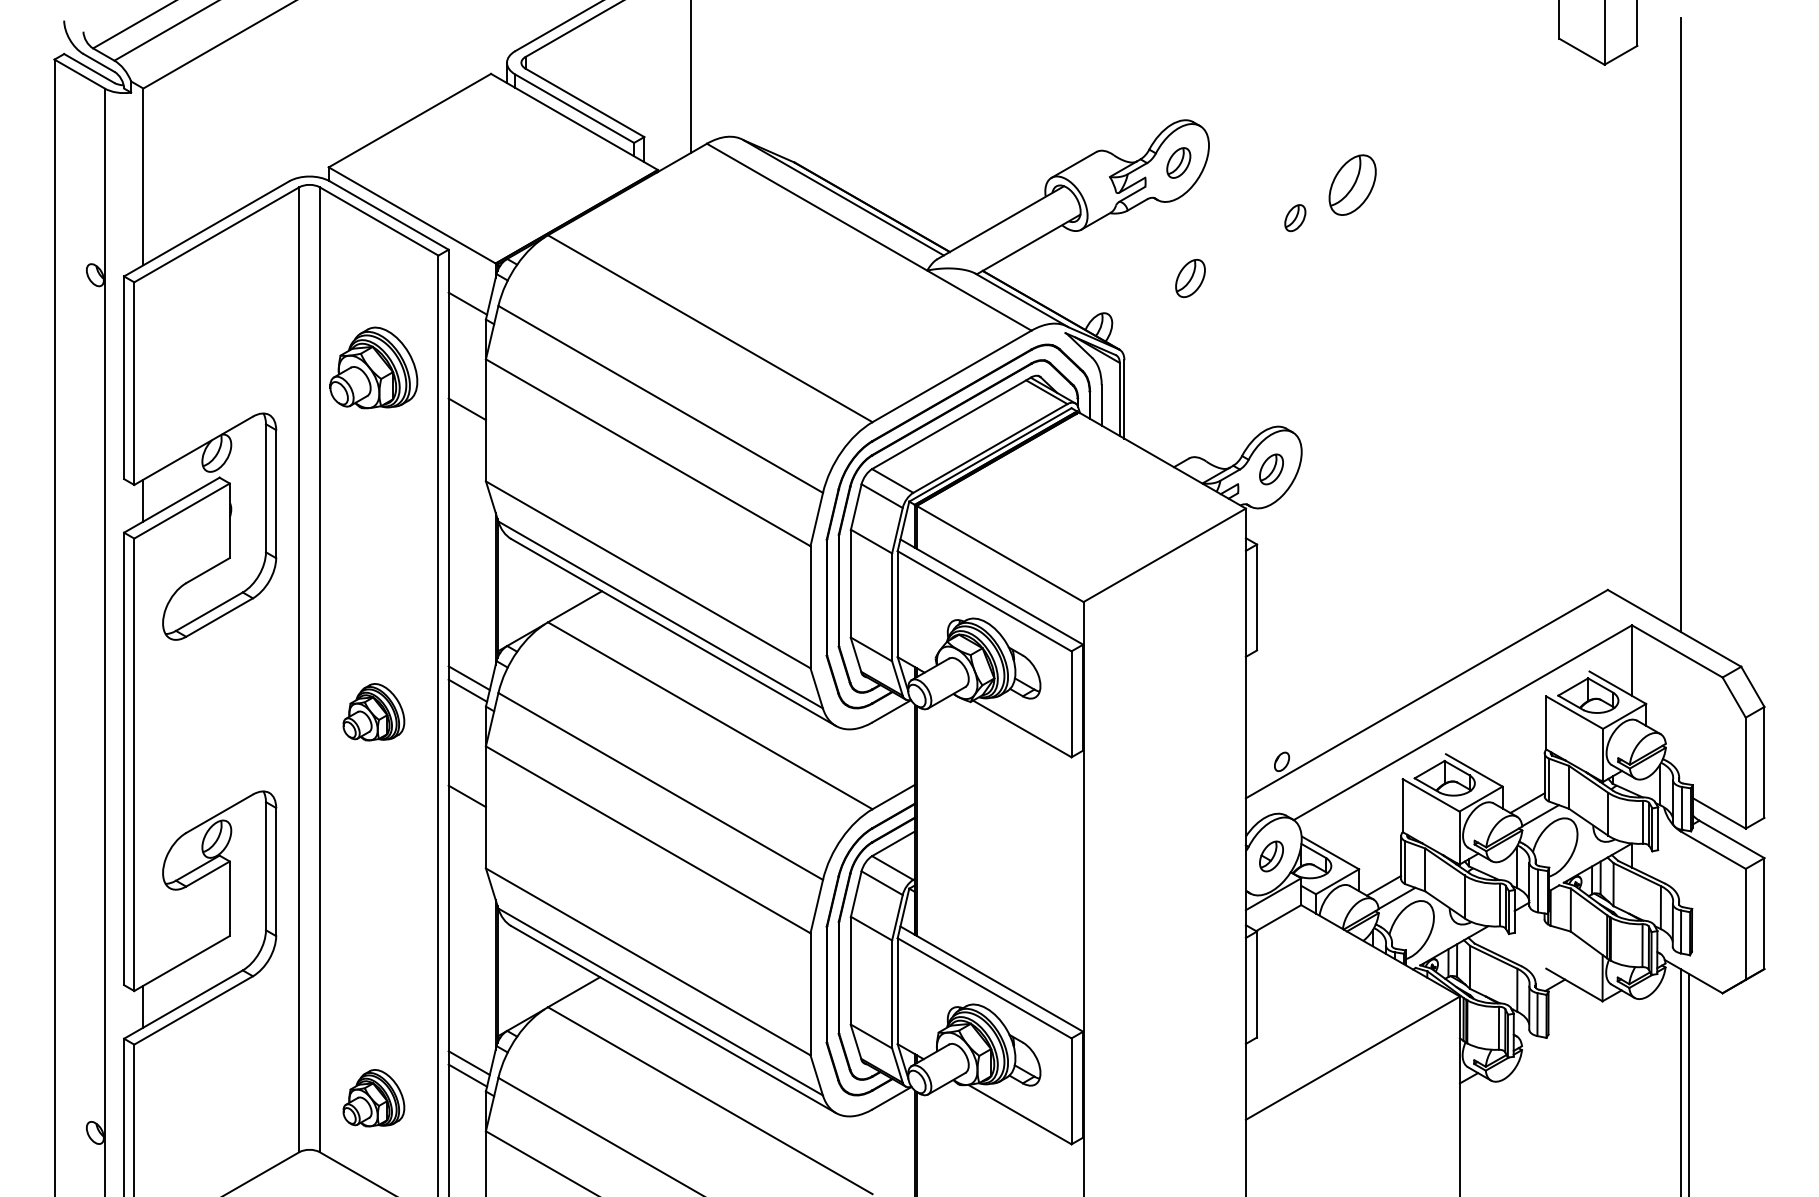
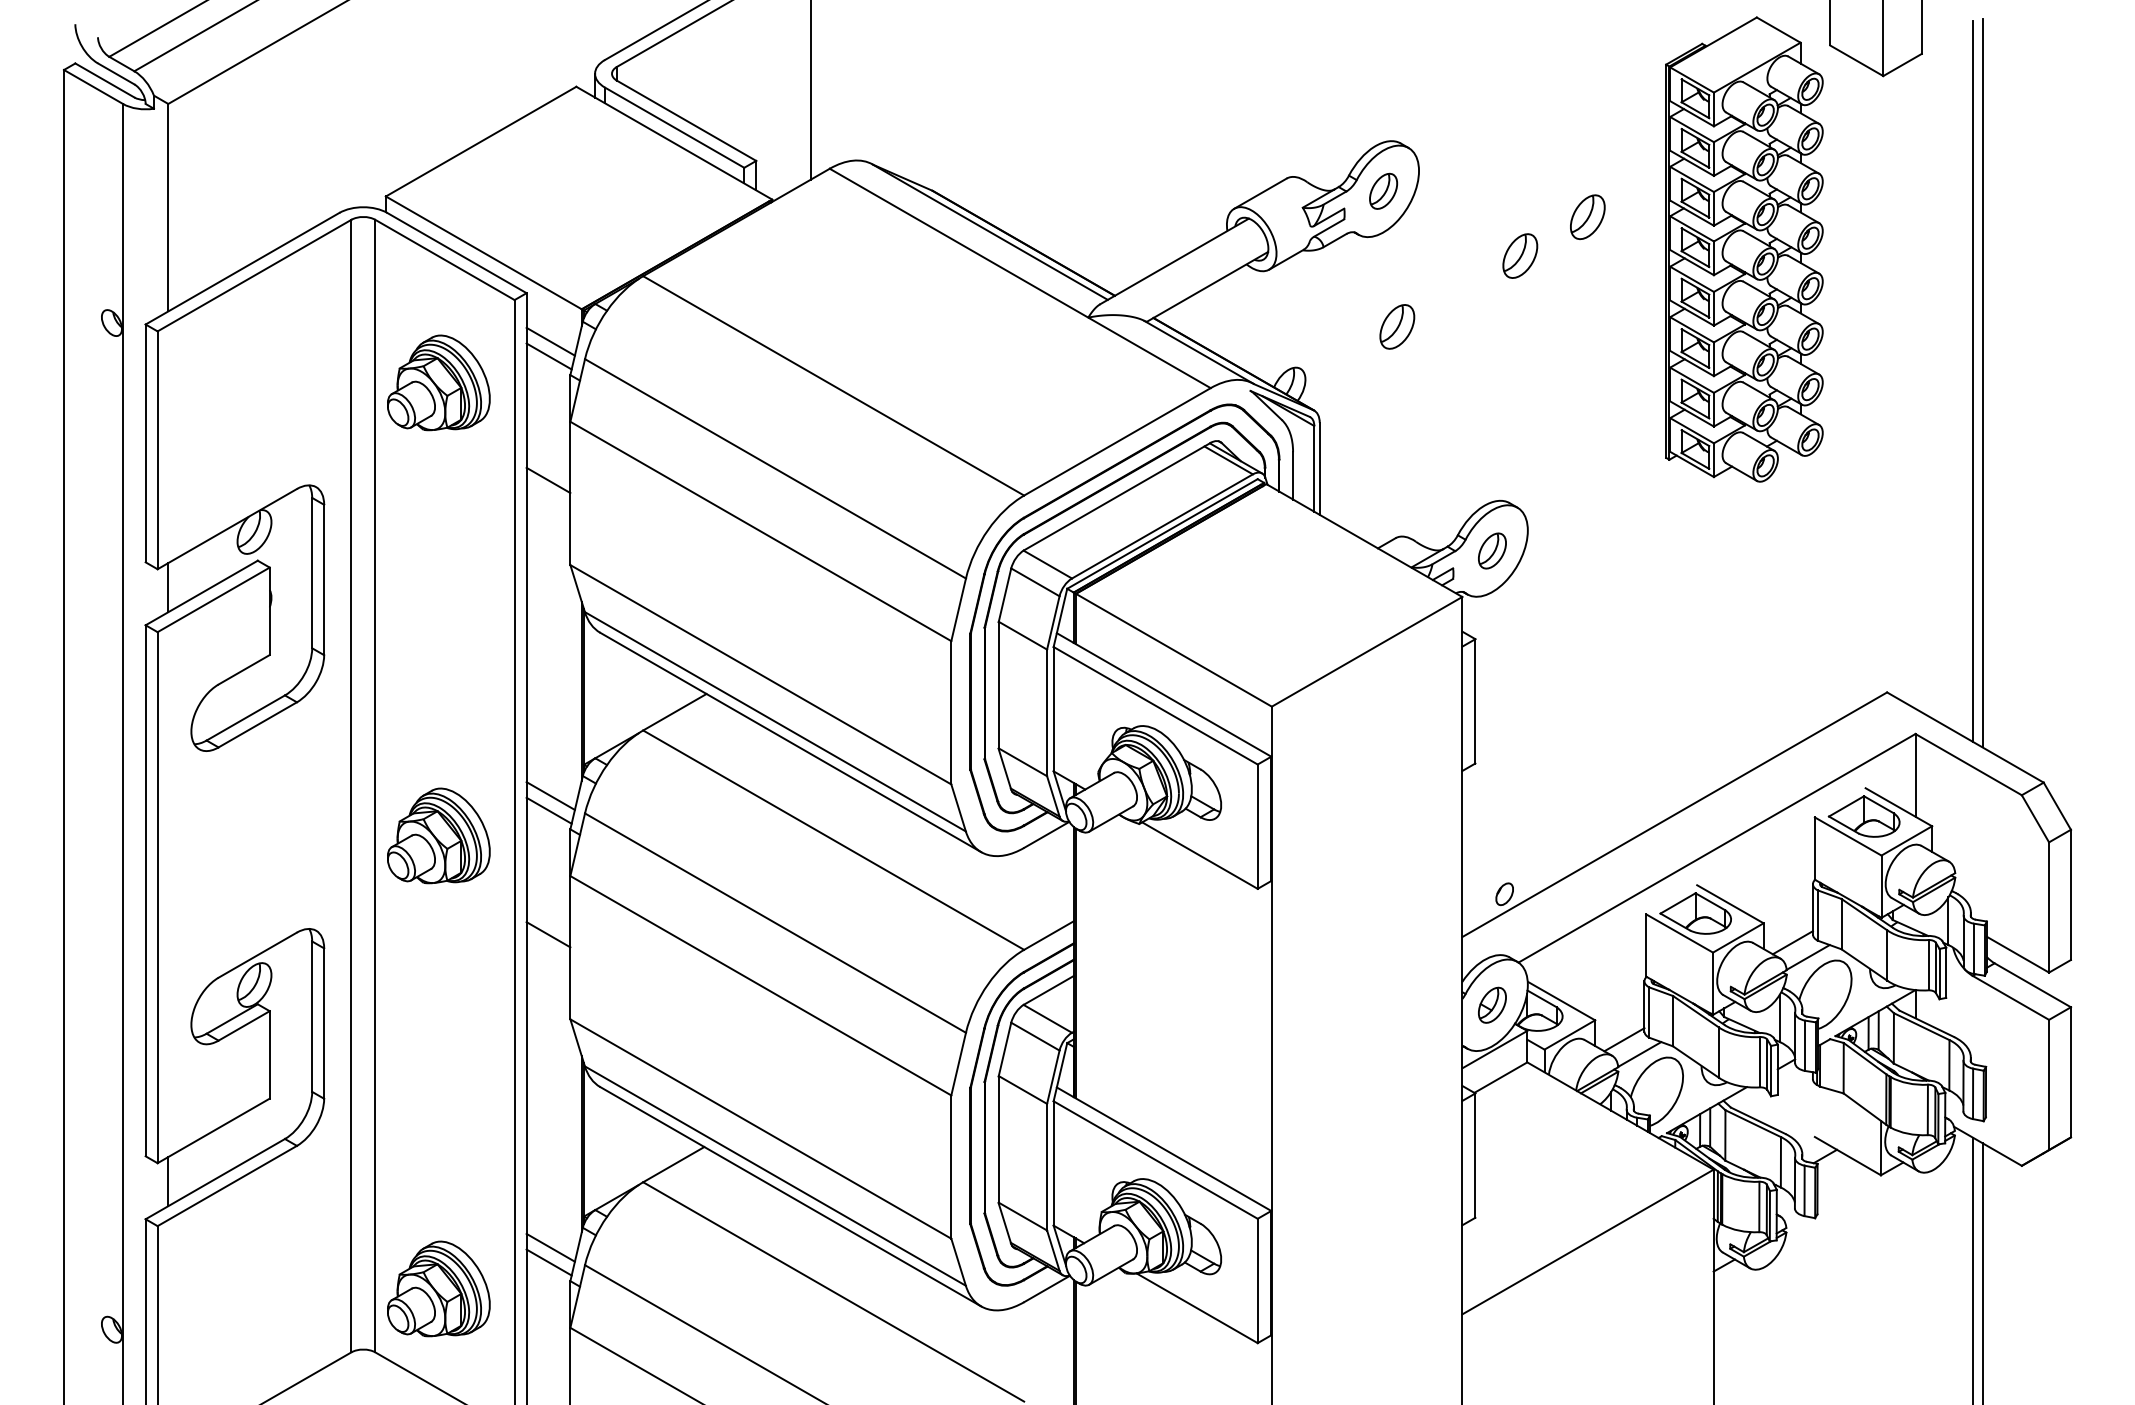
part: (1352, 184) -> (1587, 216), size x0.62
part: (1486, 212) -> (1744, 249), added
part: (1295, 217) -> (1520, 255), size x1.43
line: (469, 290) -> (550, 341), added
line: (1689, 325) -> (1982, 382), added
part: (373, 367) -> (438, 382), moved
part: (373, 711) -> (438, 835), size x1.43
part: (373, 1097) -> (438, 1288), size x1.43

